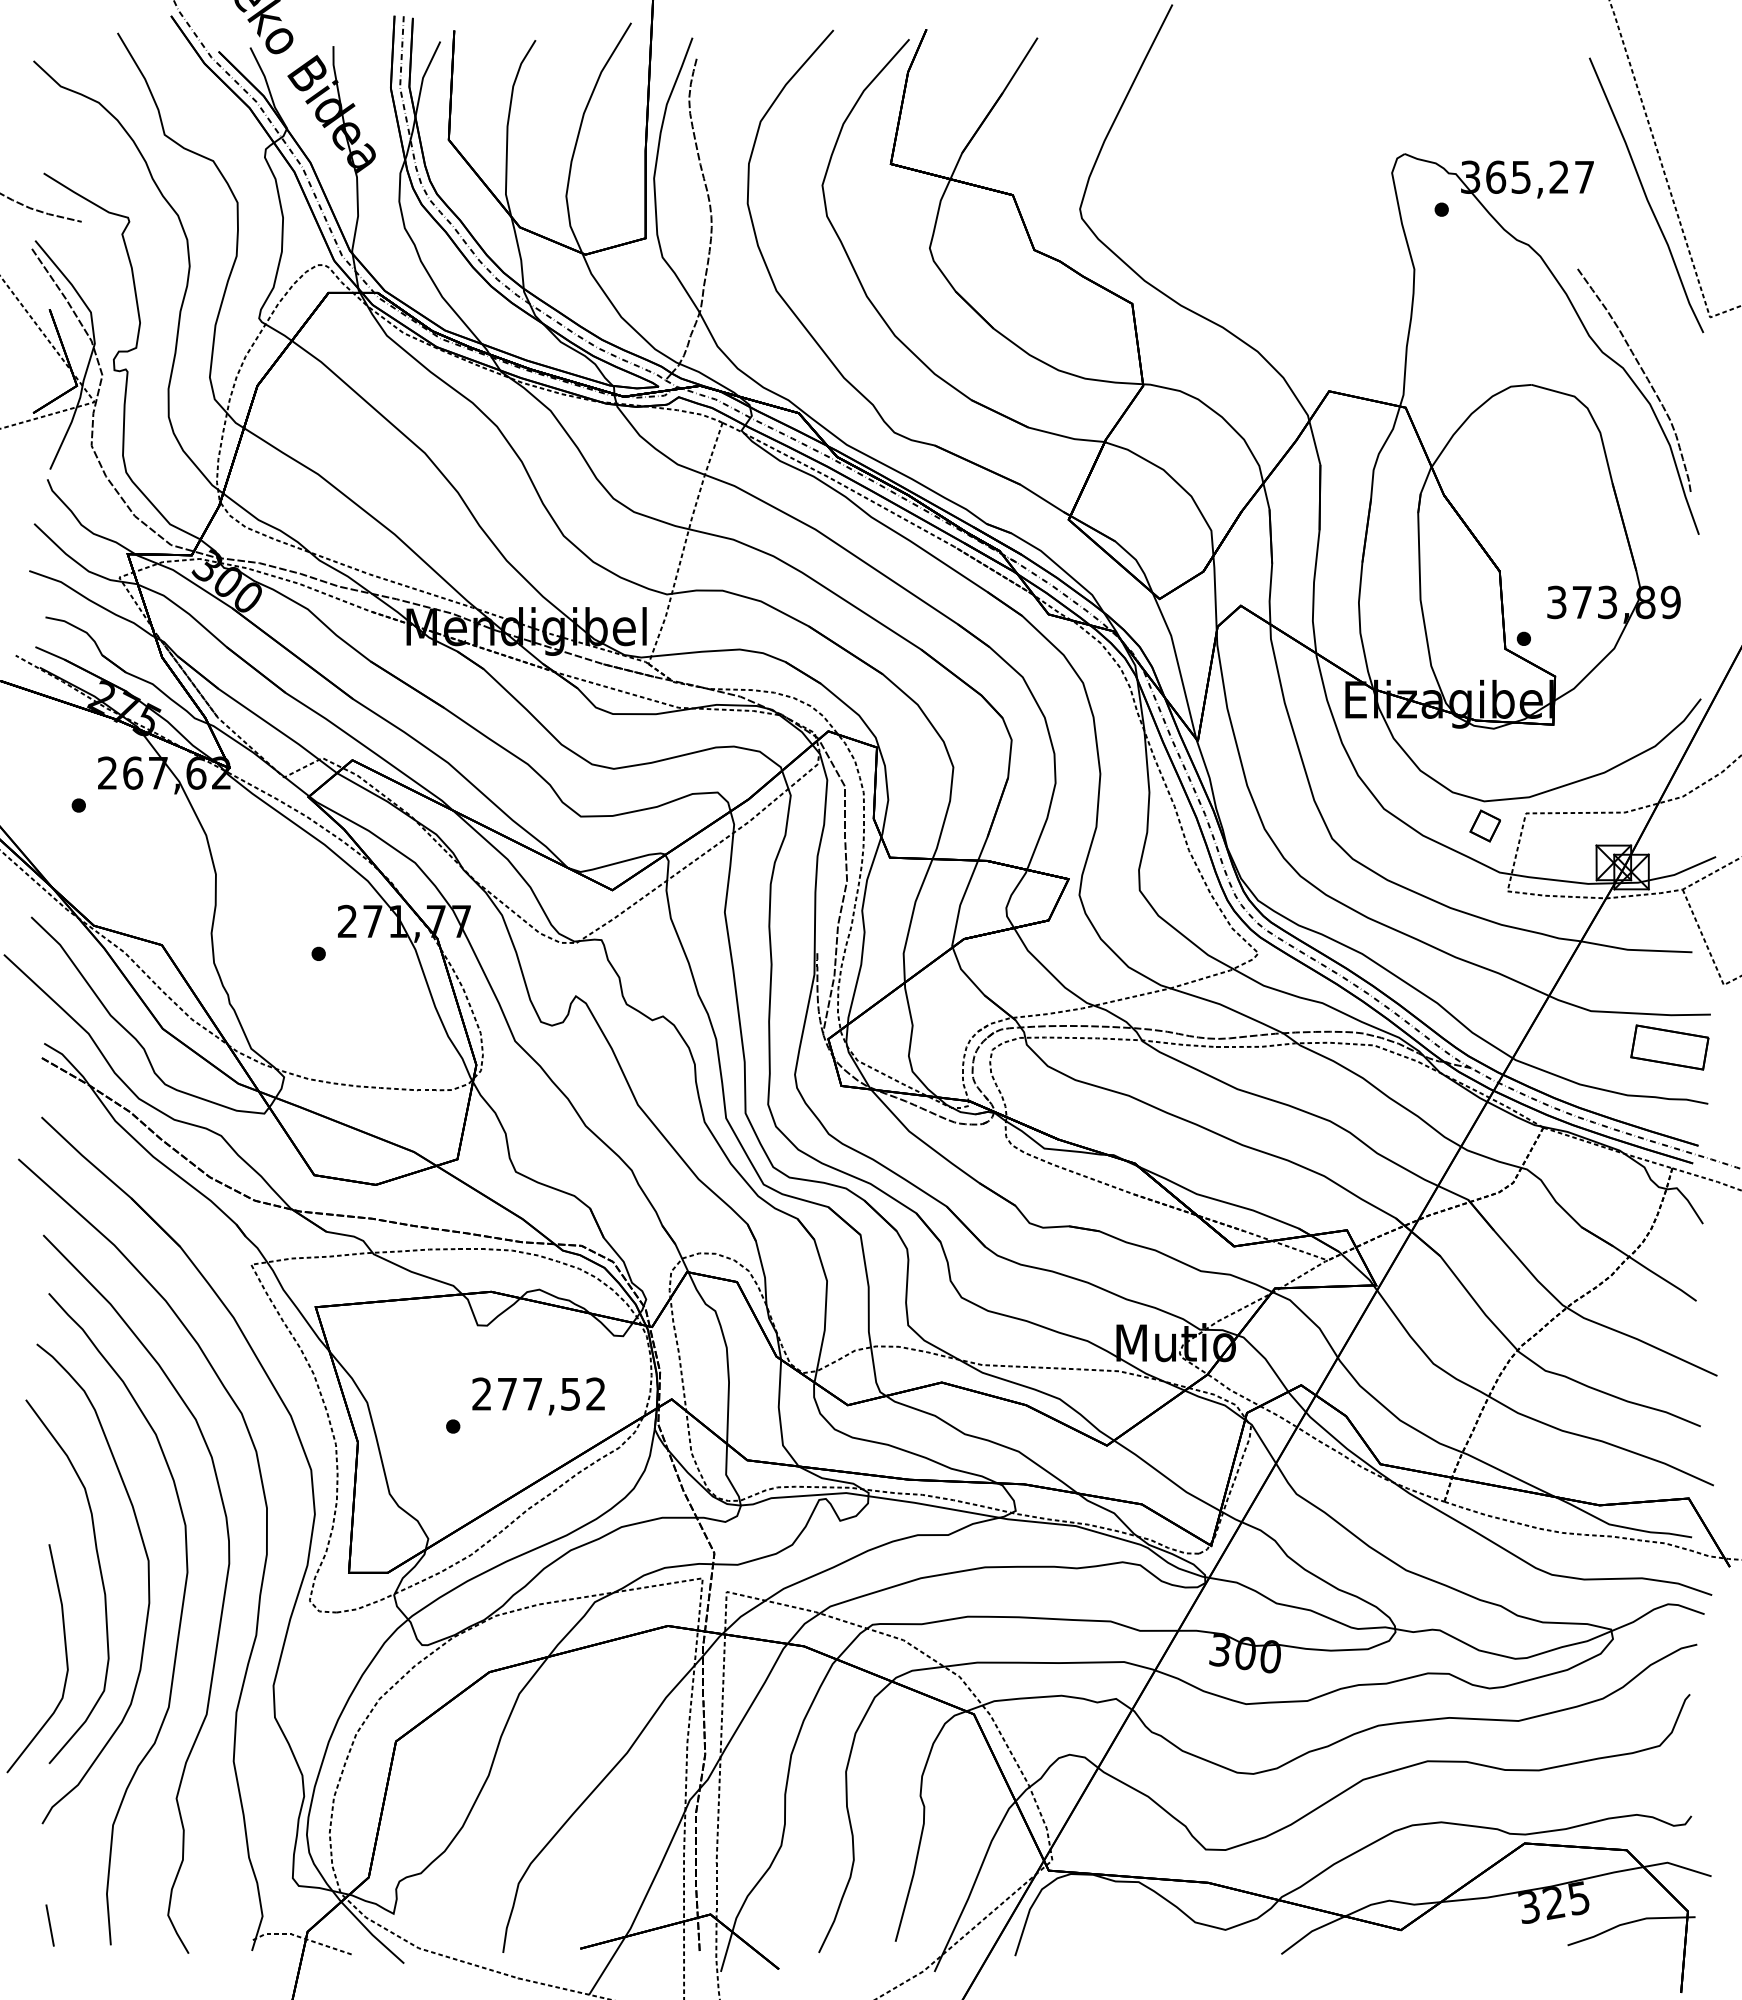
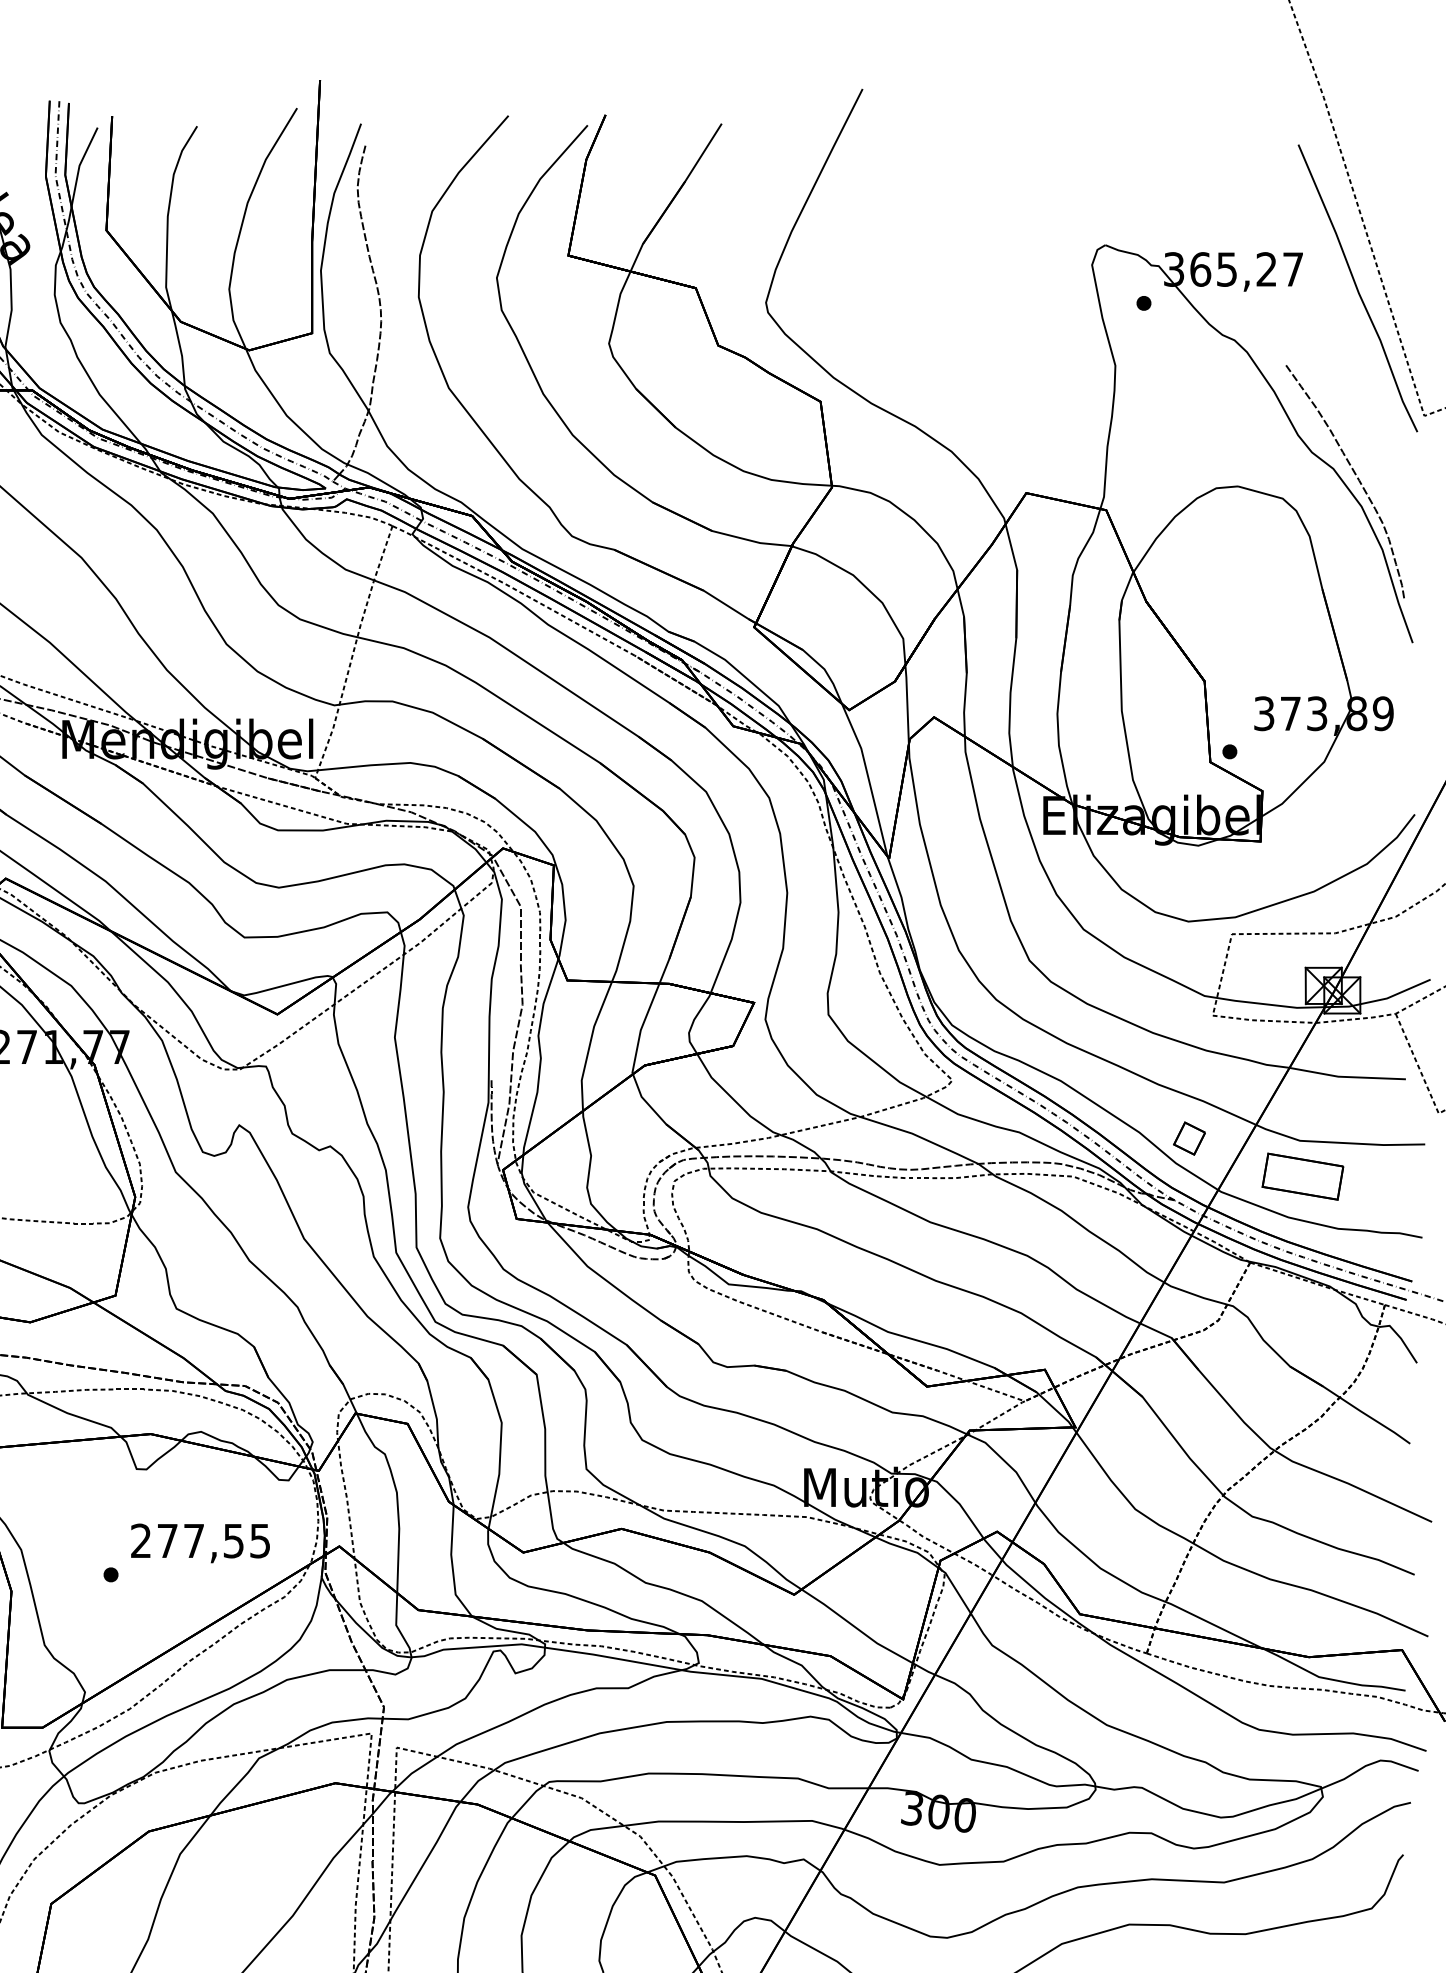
part: (1484, 825) -> (1188, 1138), moved
part: (1669, 1047) -> (1302, 1176), moved
text: (595, 1393) -> (259, 1540), 277,52 -> 277,55

